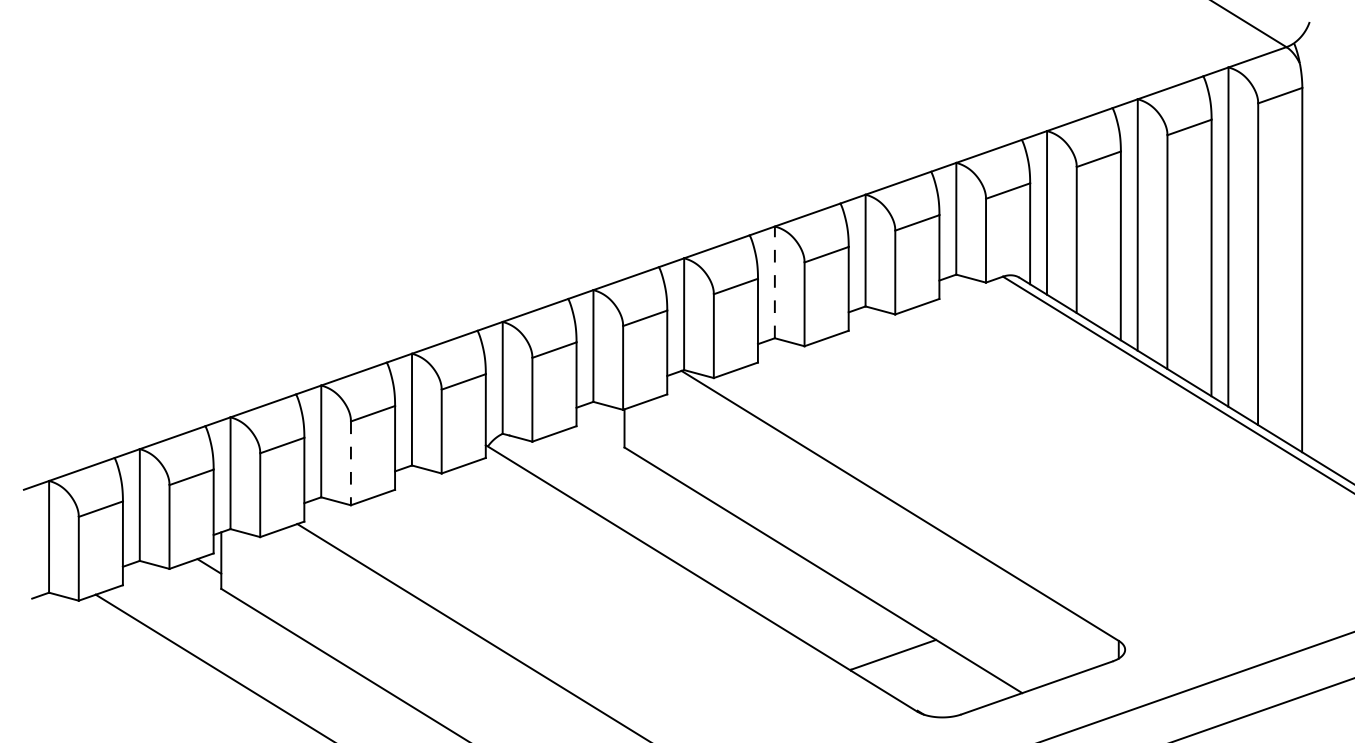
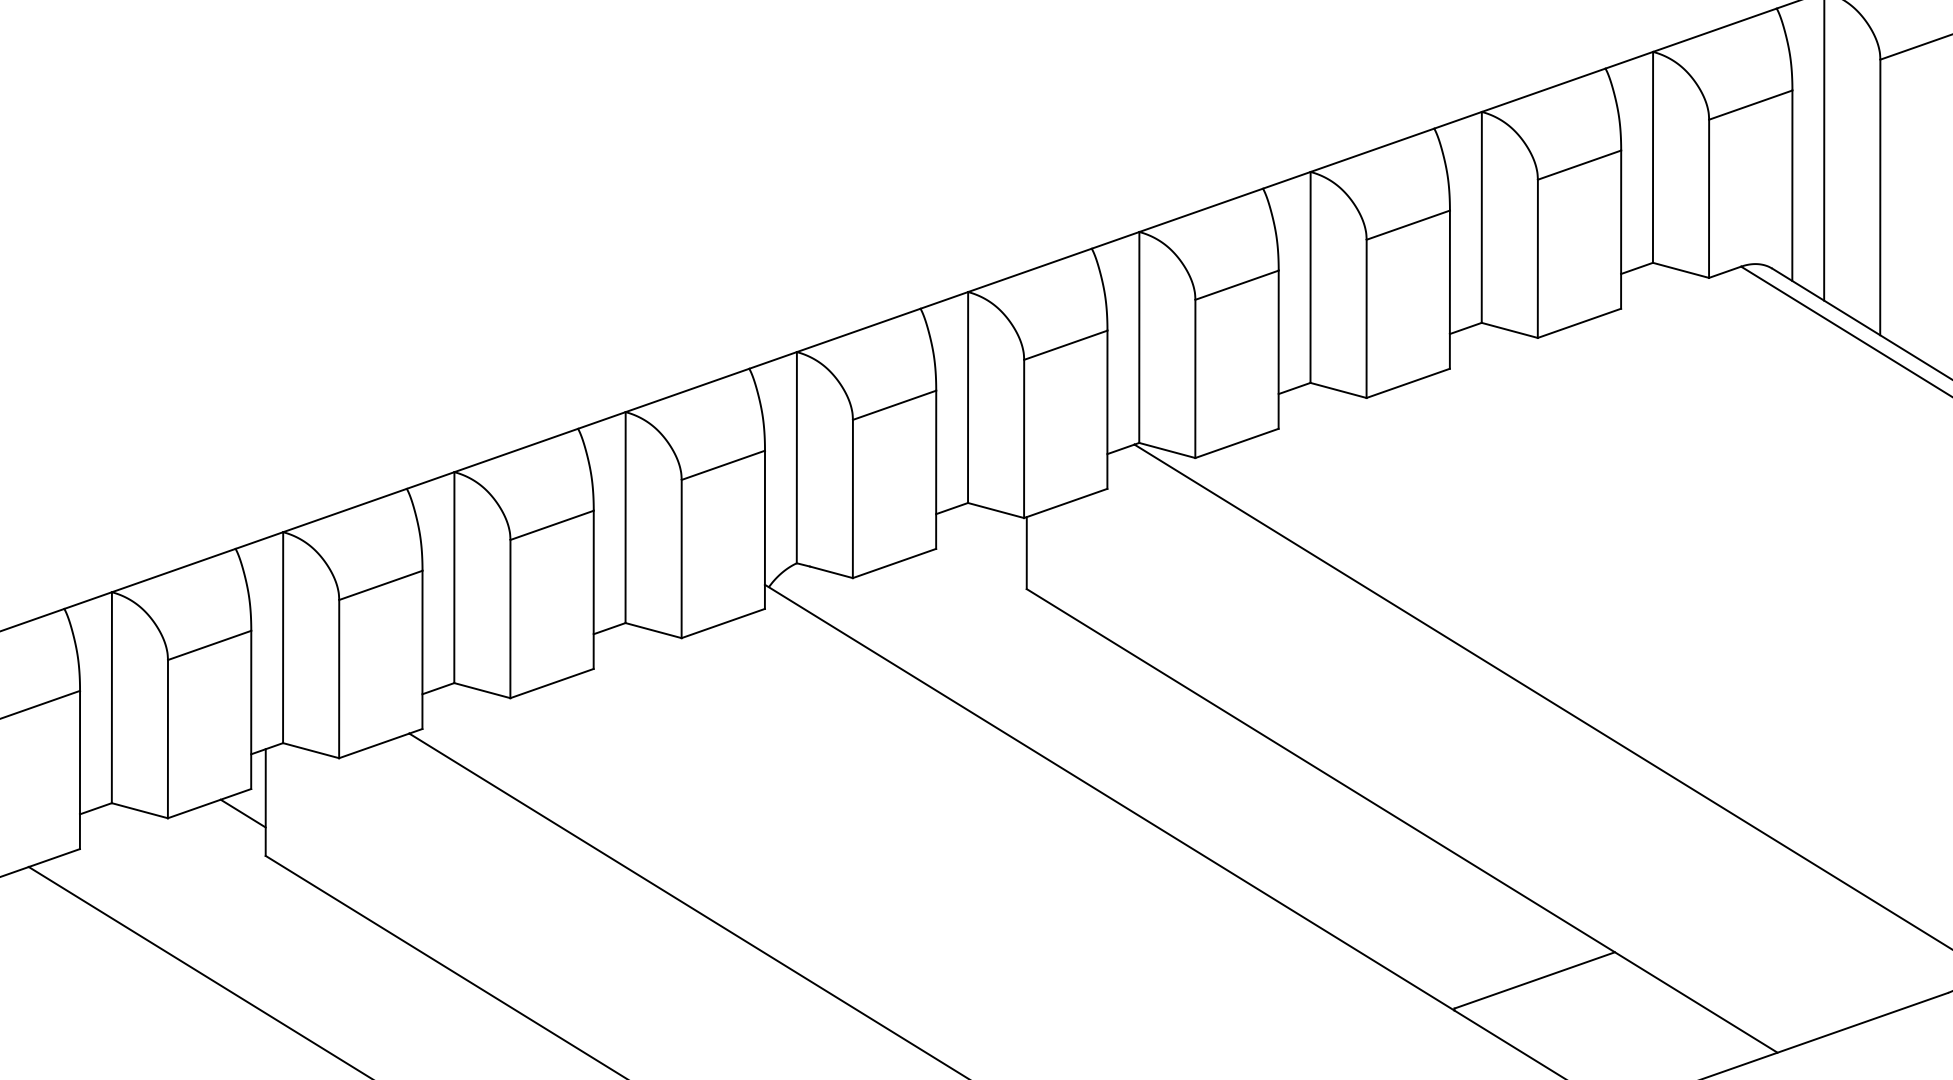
line: (774, 282) -> (1309, 277), dashed -> solid
line: (350, 463) -> (509, 619), dashed -> solid

